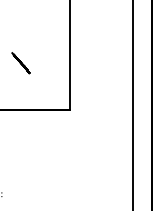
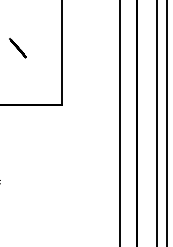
line: (20, 63) -> (17, 48), moved

